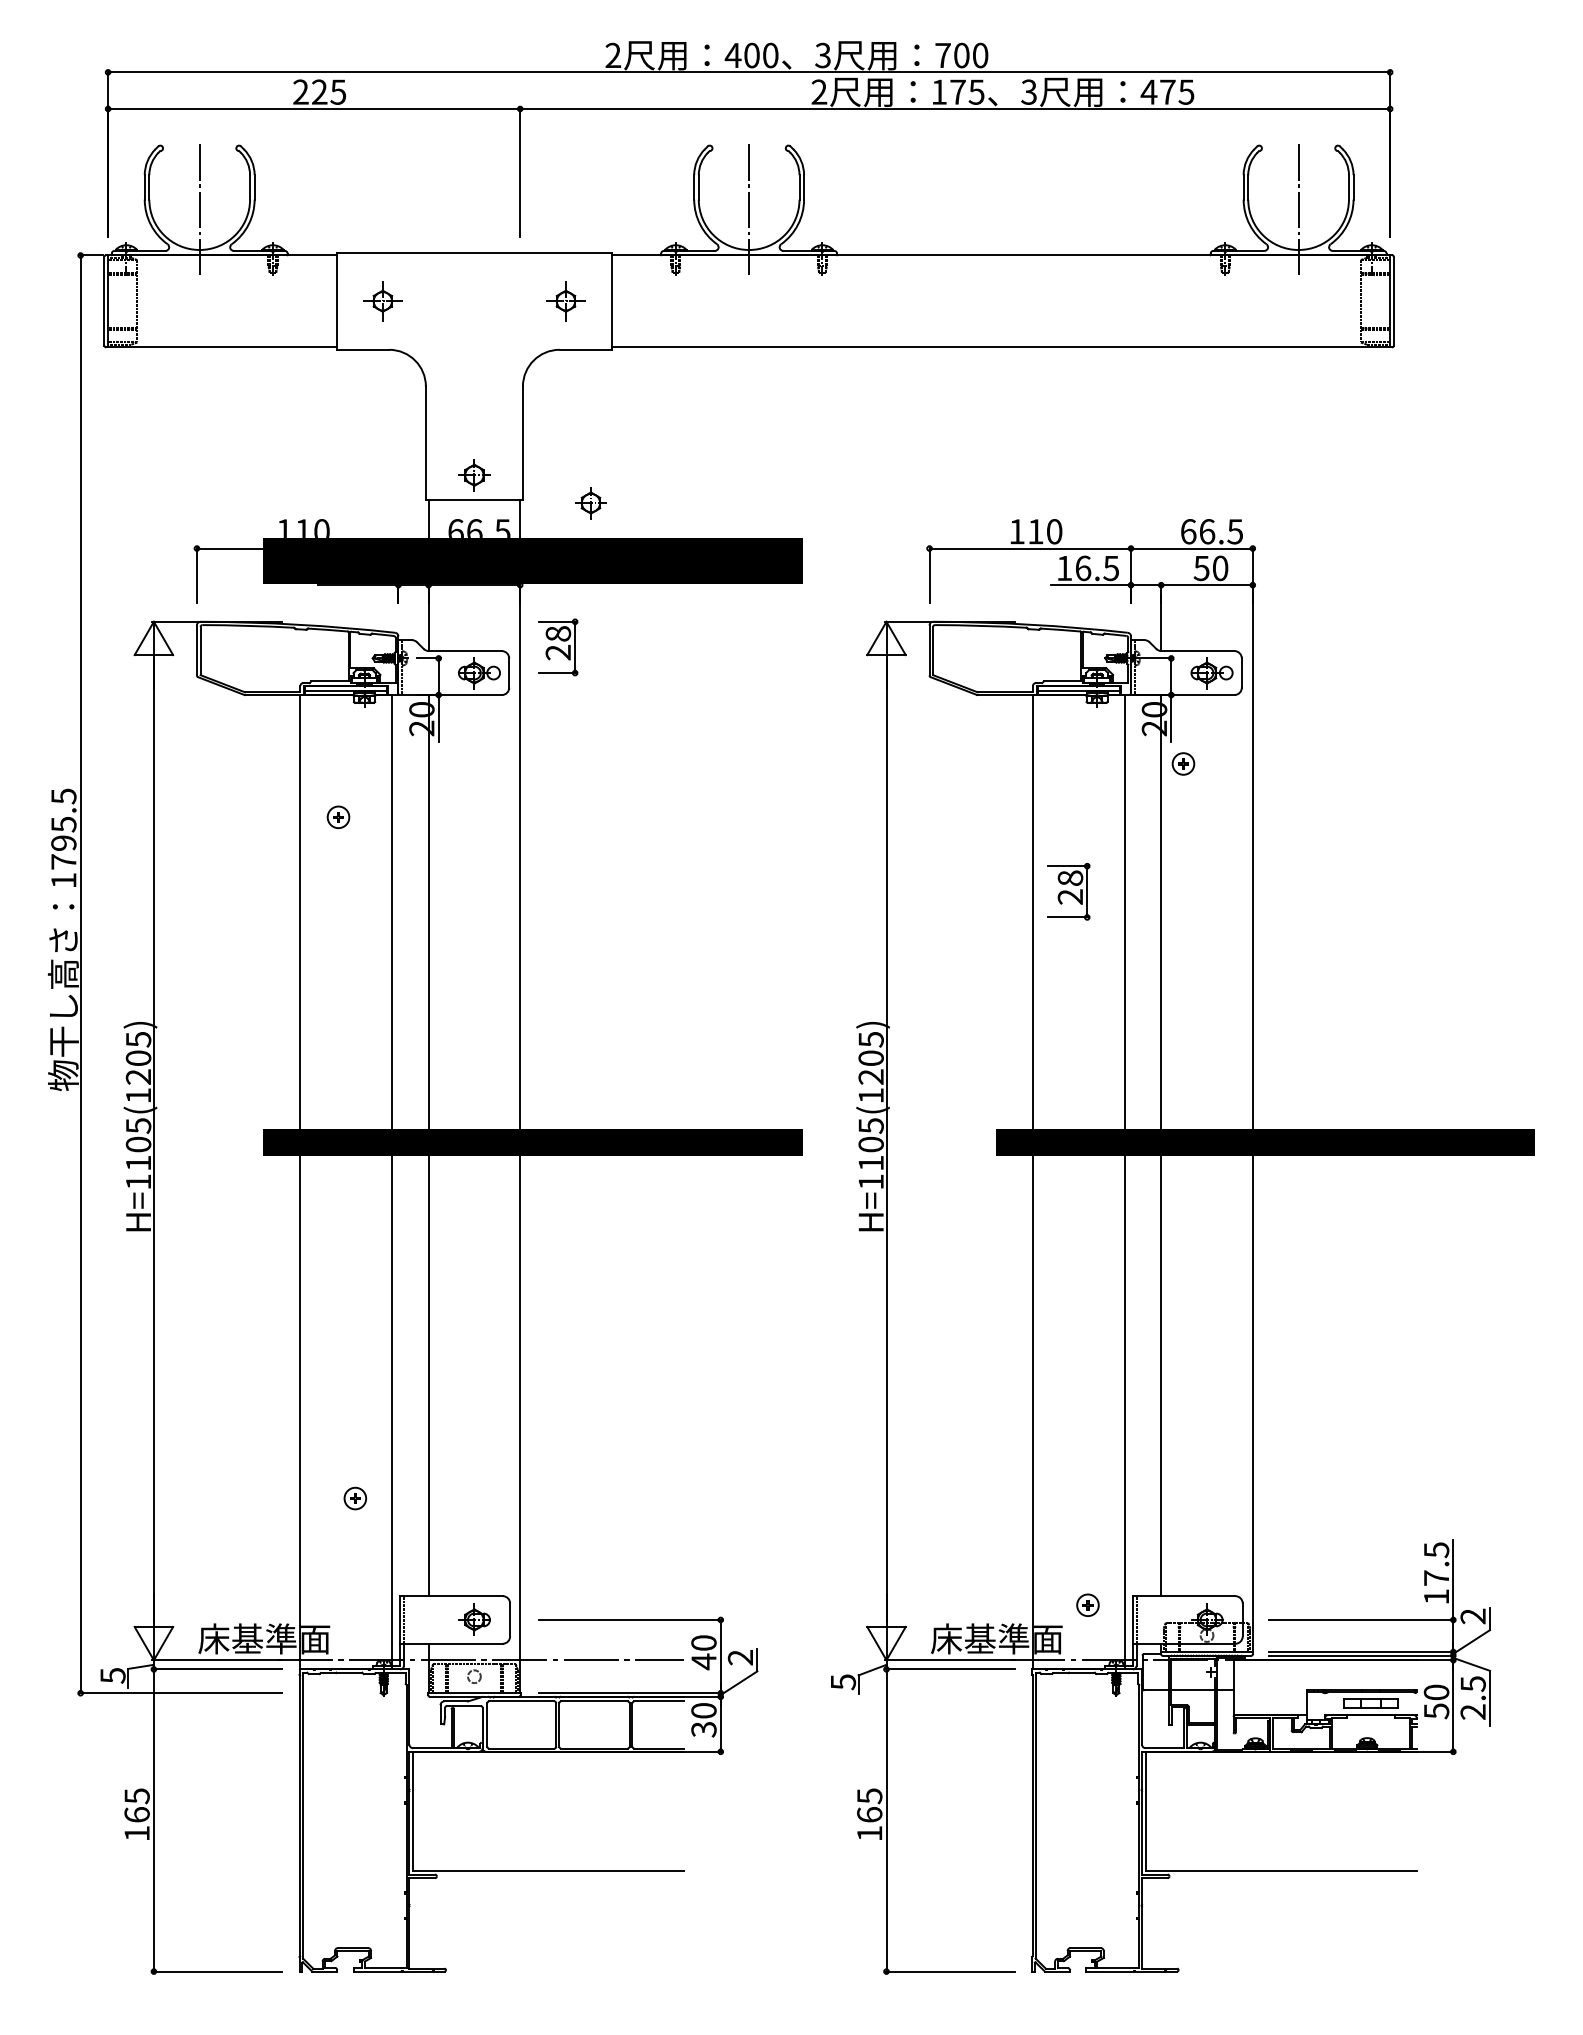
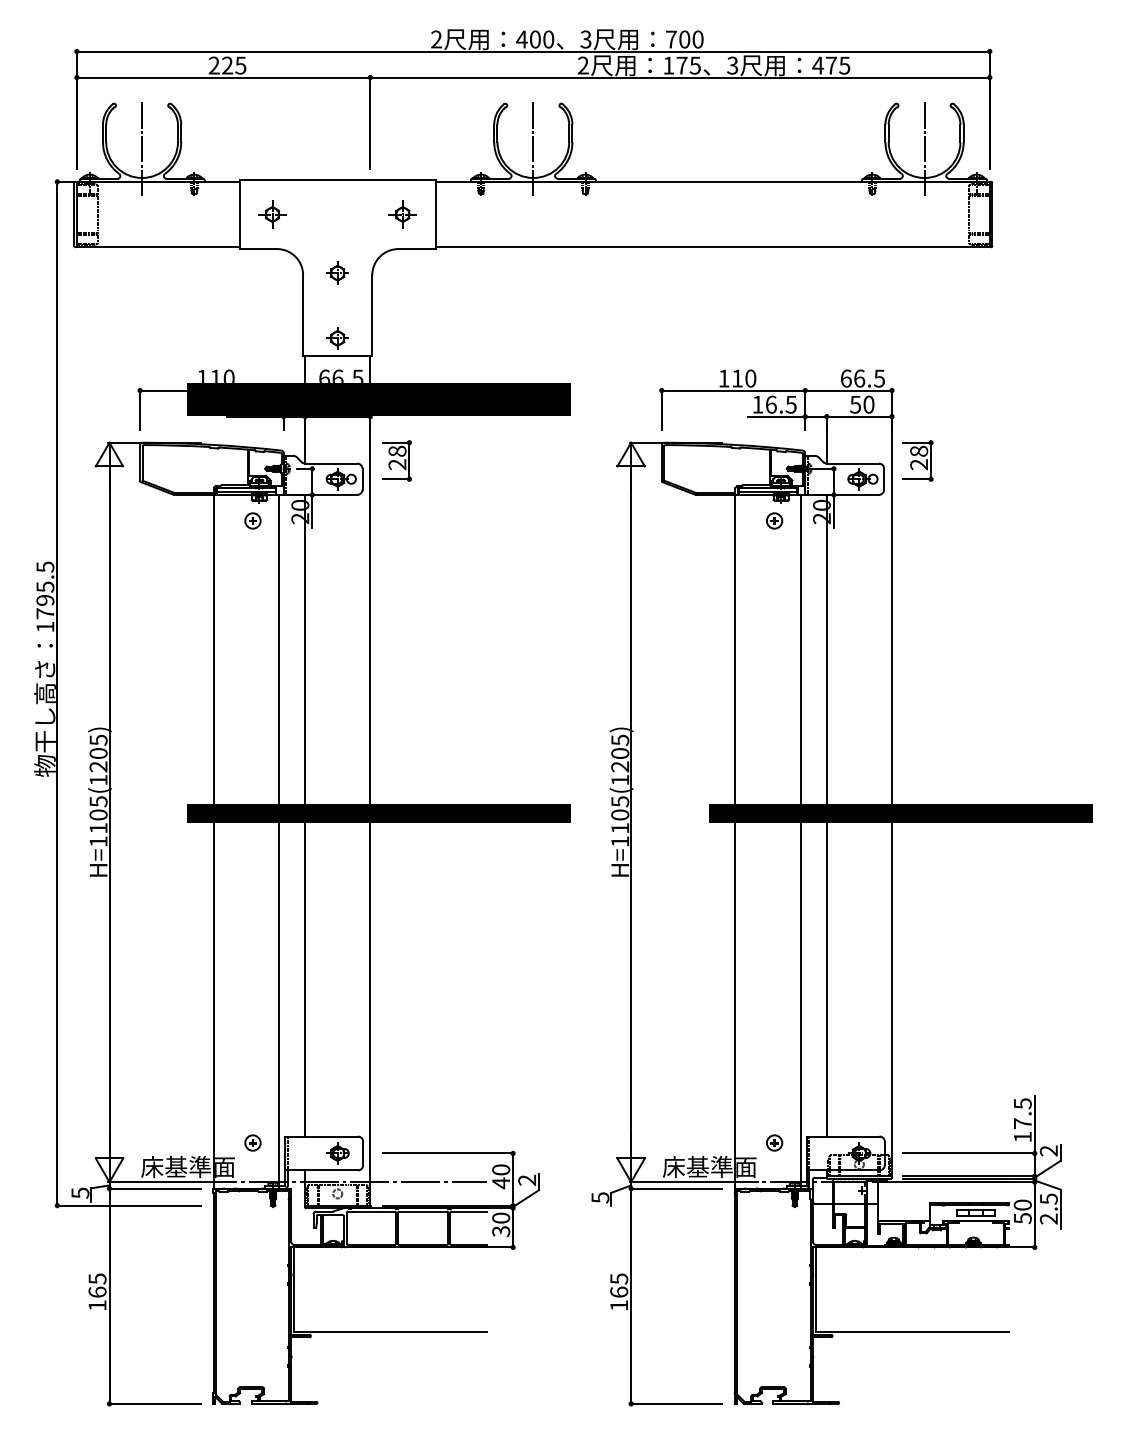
part: (590, 502) -> (337, 272), moved
part: (1183, 763) -> (774, 520), moved
part: (337, 816) -> (252, 520), moved
part: (1068, 891) -> (917, 460), moved
part: (354, 1497) -> (252, 1142), moved

